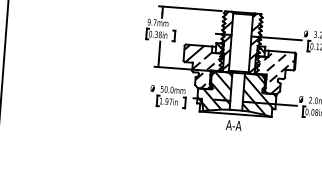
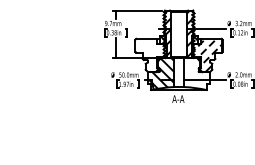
hatch: (202, 67) -> (150, 55), removed
hatch: (259, 94) -> (196, 73), removed

